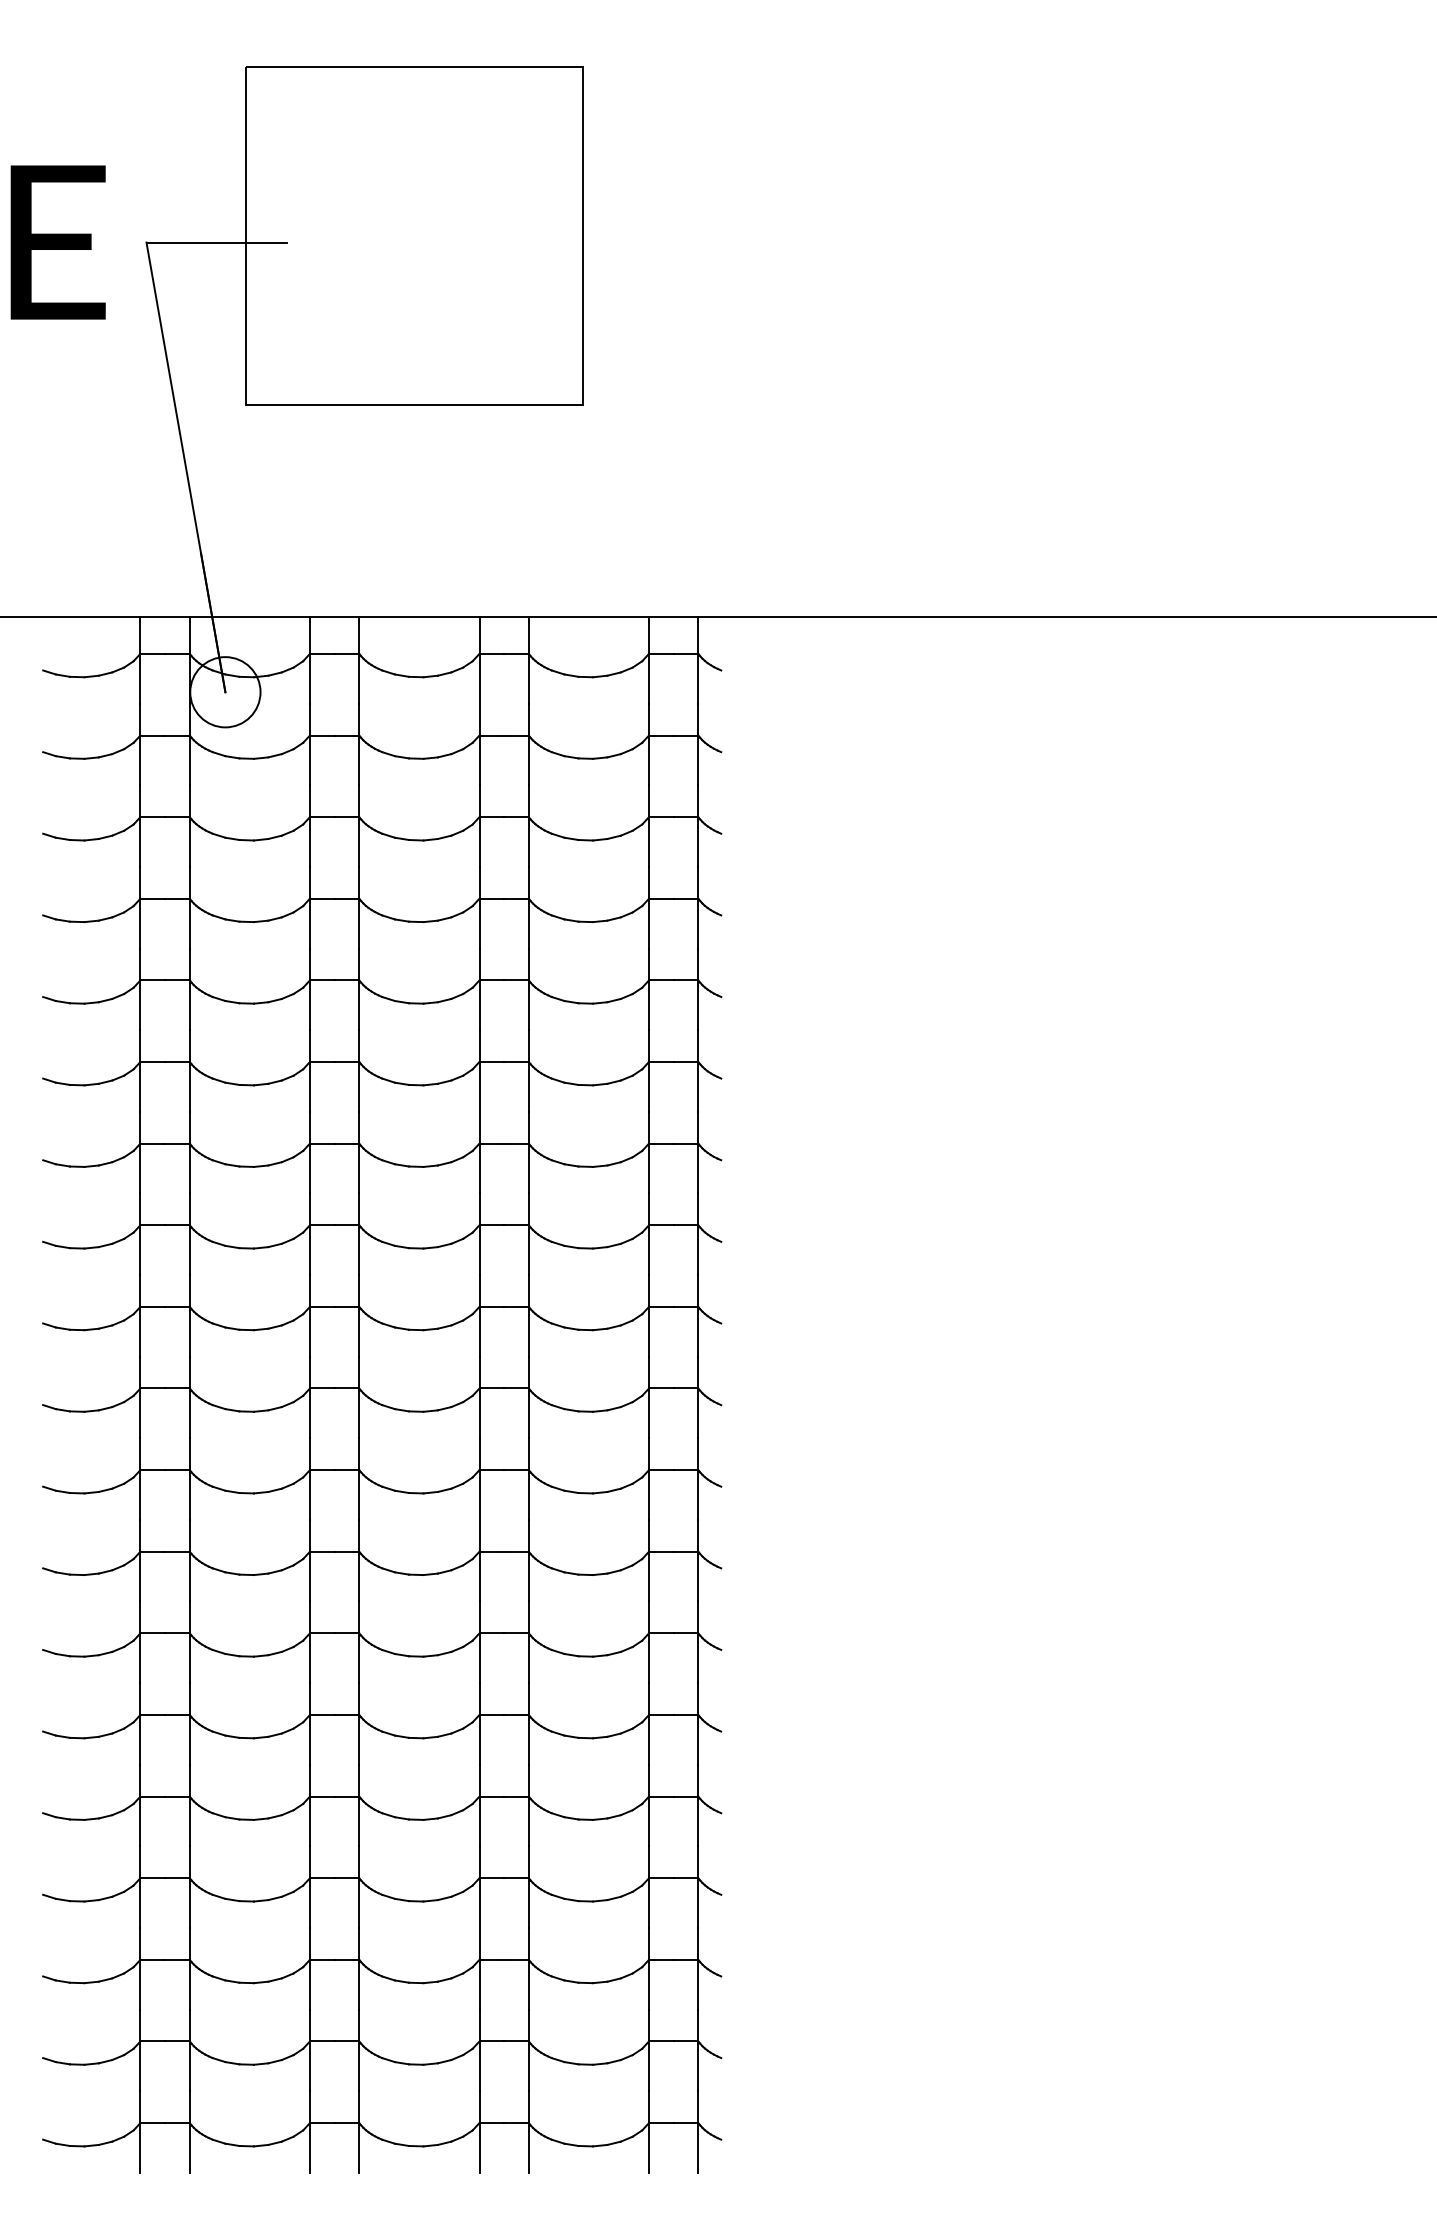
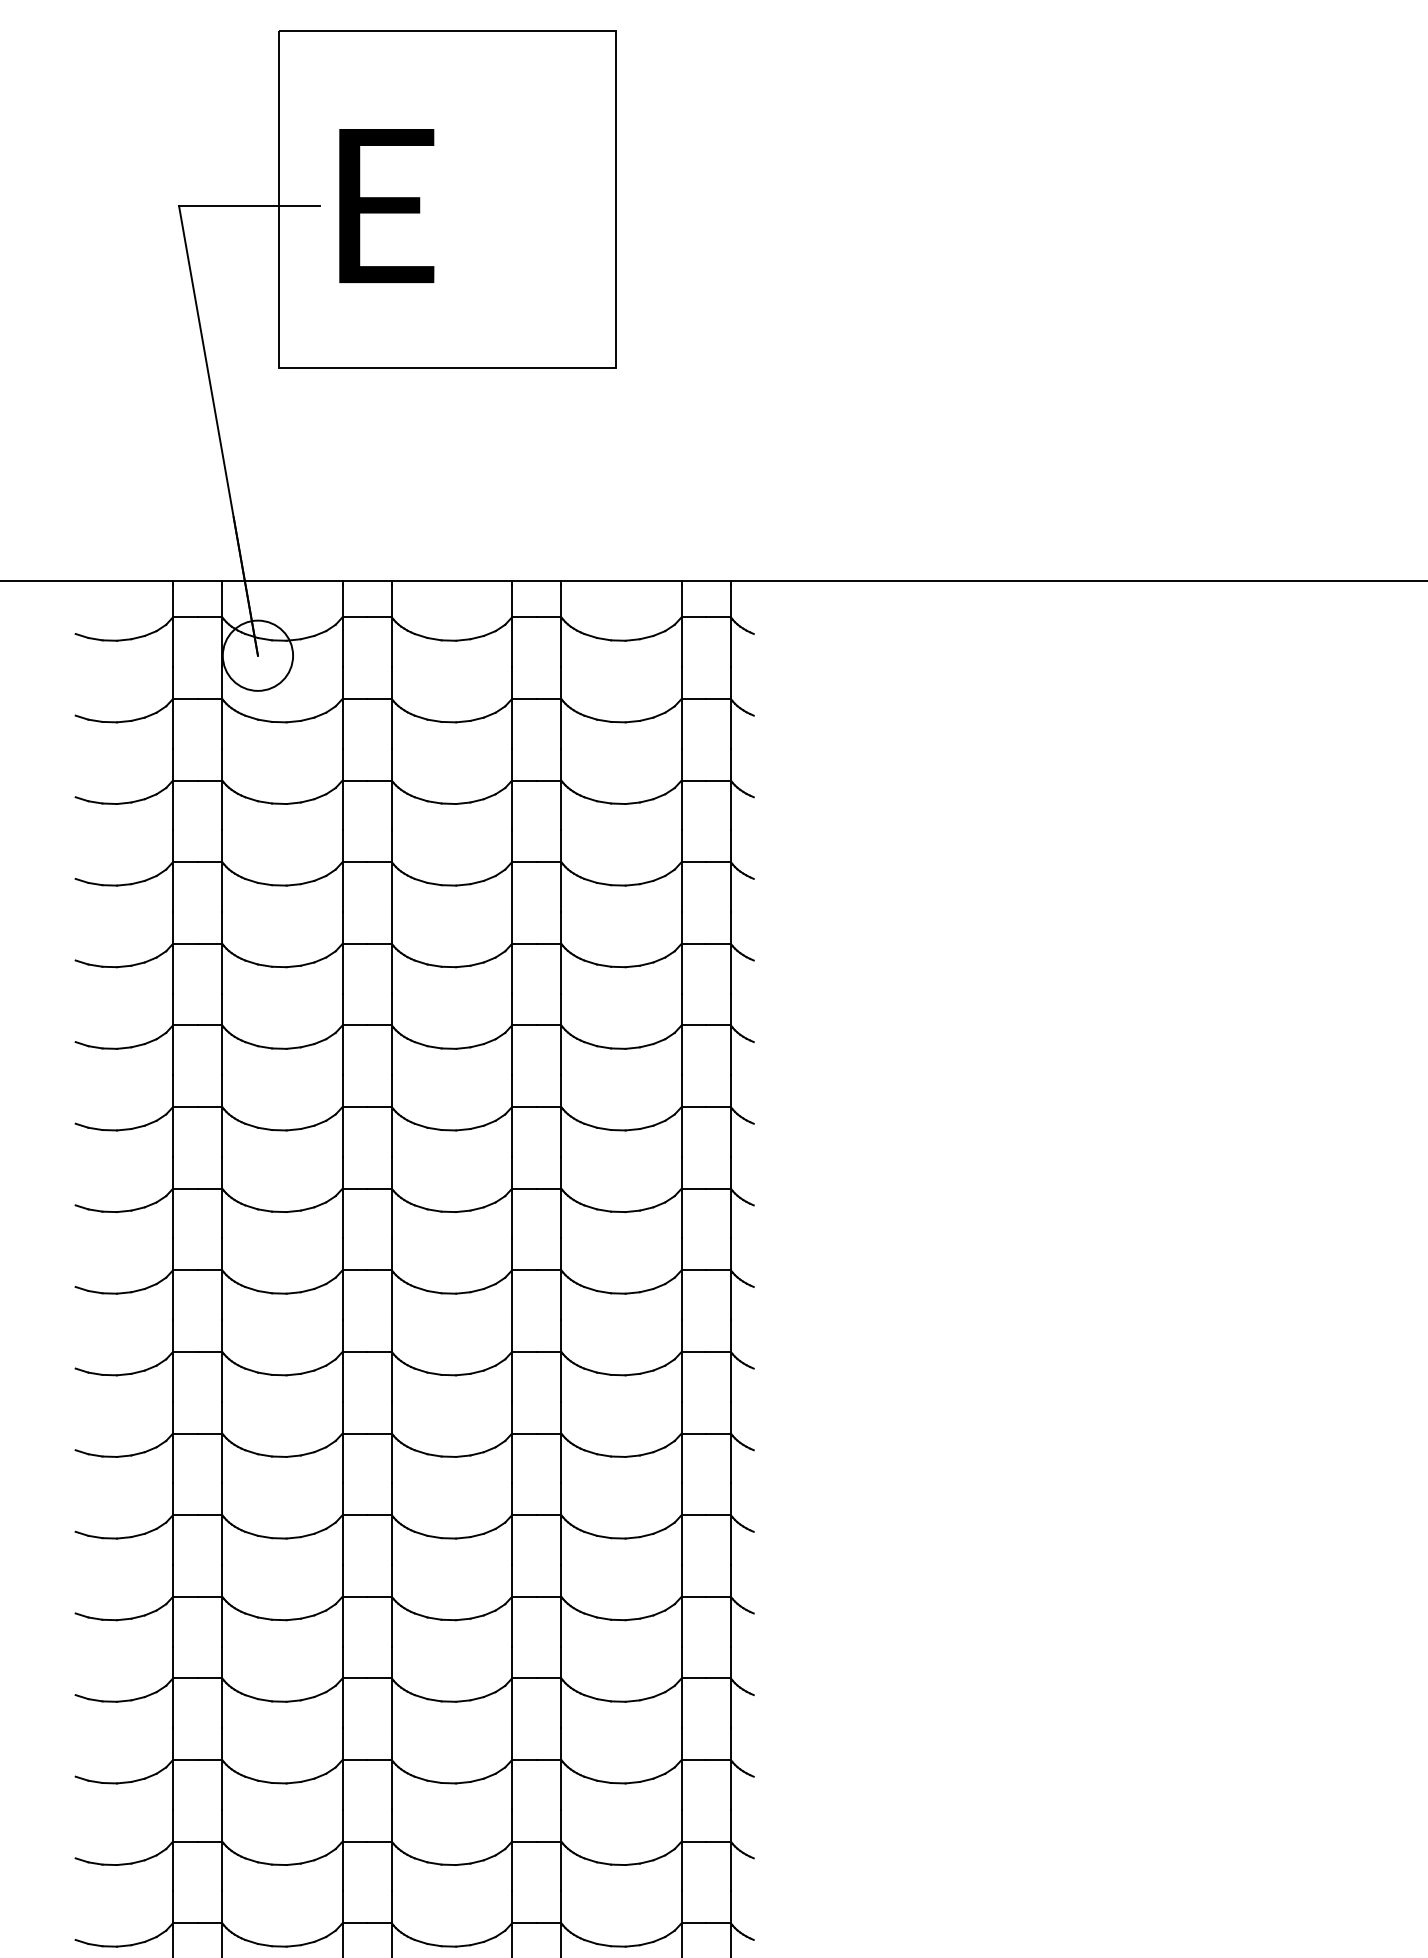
text: (57, 242) -> (386, 206), moved

